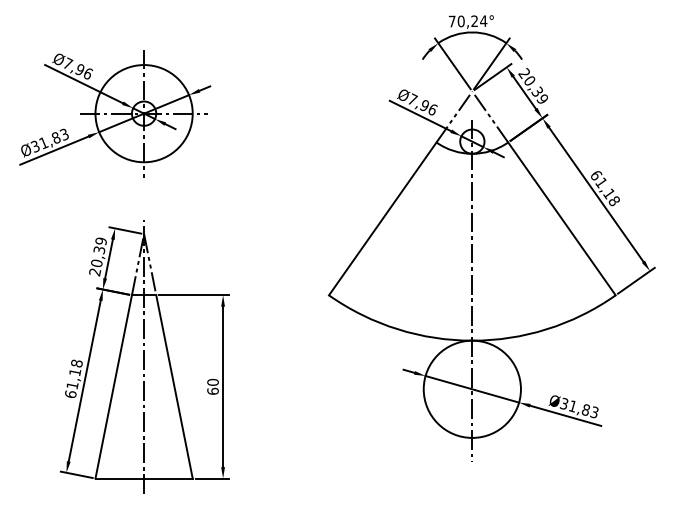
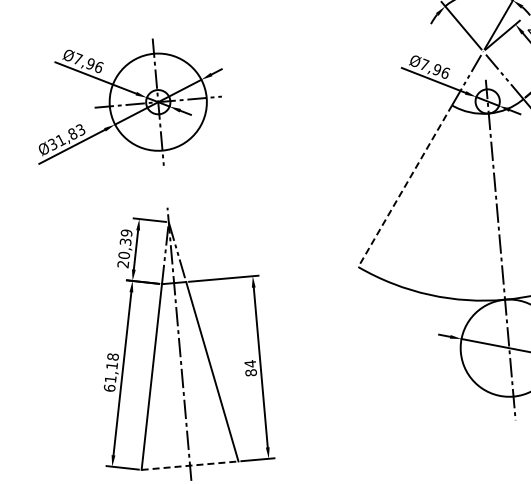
line: (382, 219) -> (404, 186), solid -> dashed
text: (212, 386) -> (250, 368), 60 -> 84
line: (144, 478) -> (190, 465), solid -> dashed

